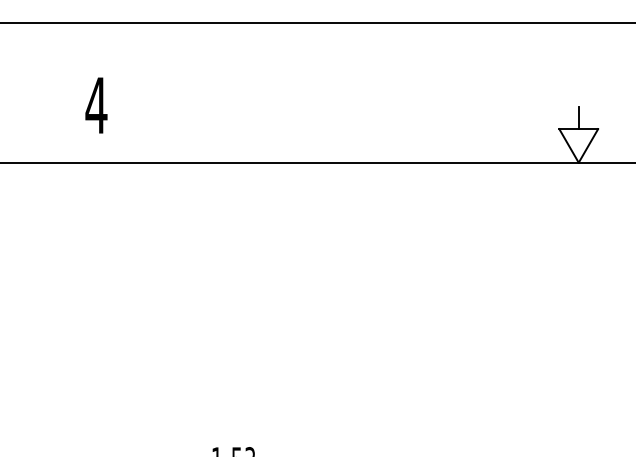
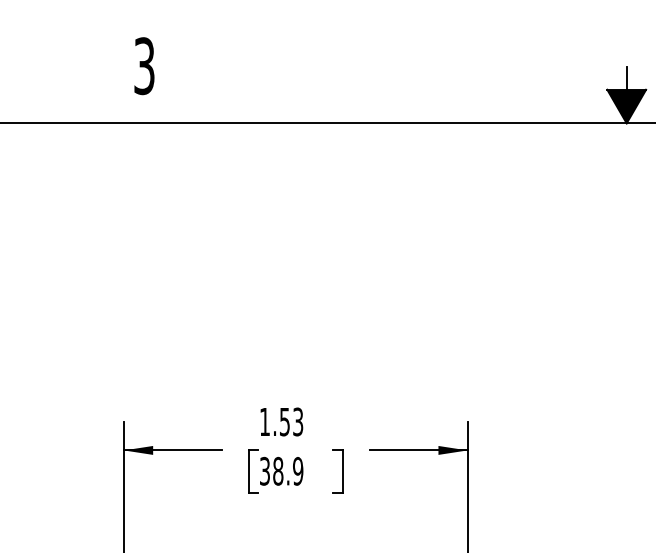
text: (96, 105) -> (144, 66), 4 -> 3
fill: (578, 145) -> (626, 106), added

